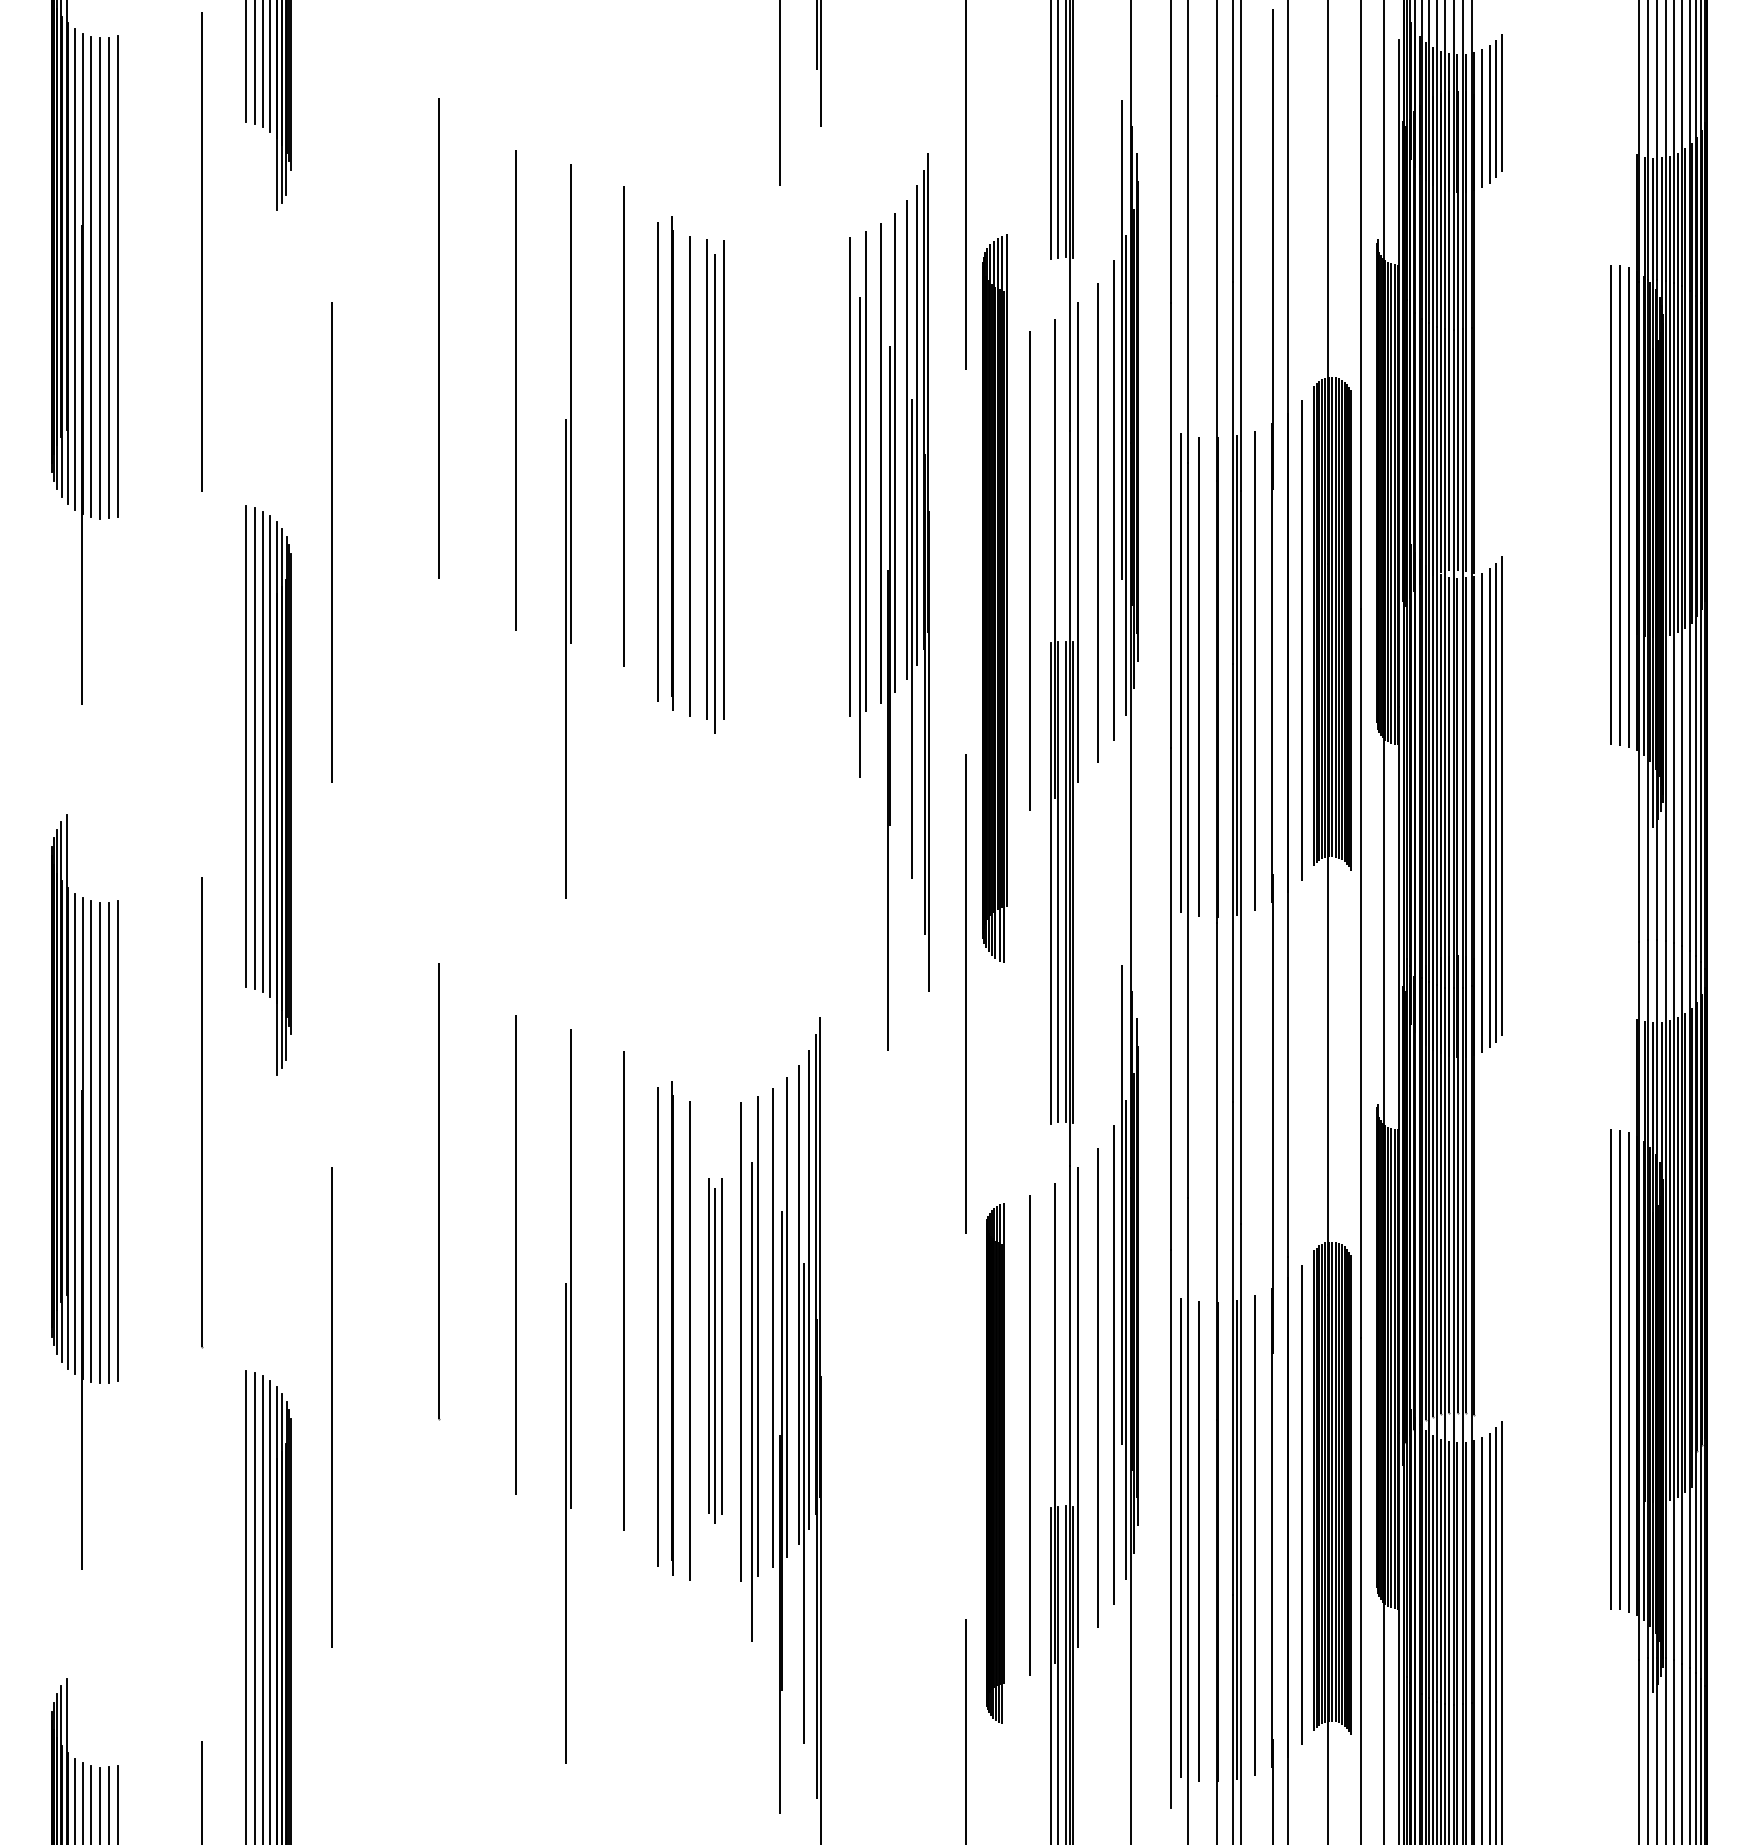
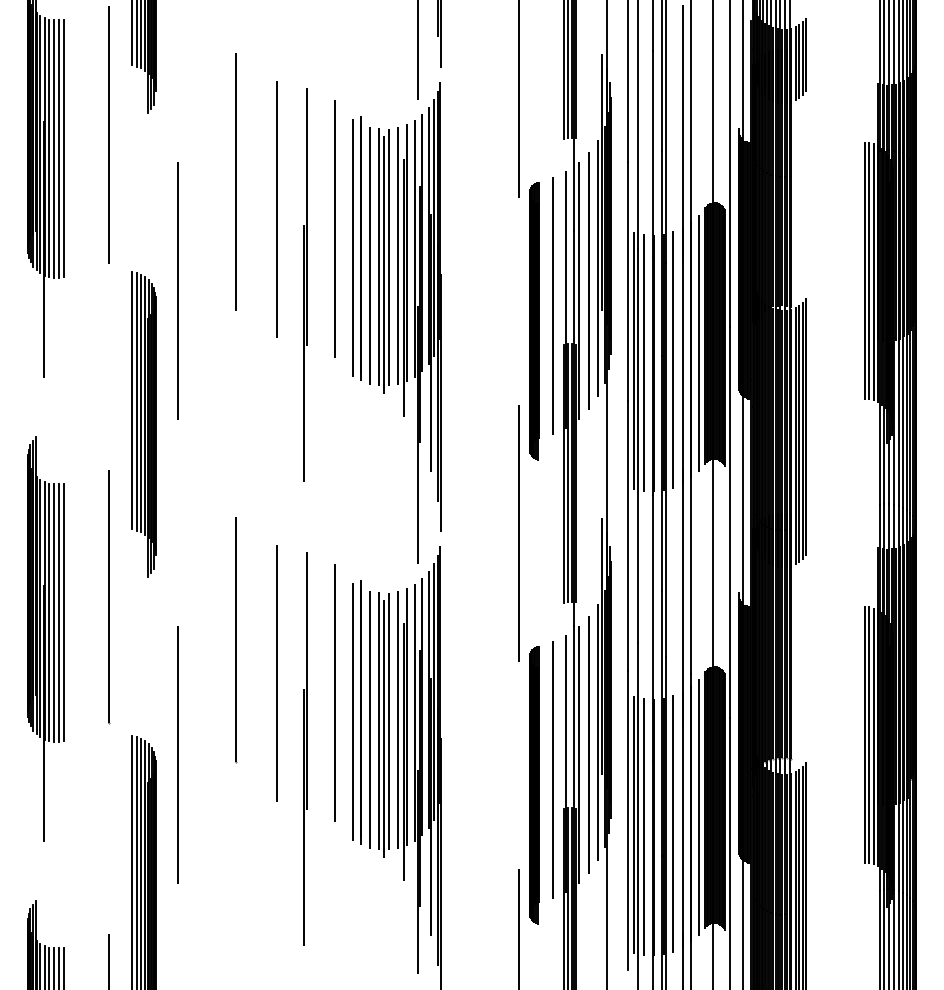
part: (995, 599) -> (534, 321), size x0.71
part: (889, 601) -> (419, 322), moved
part: (714, 1350) -> (383, 724), size x1.43

